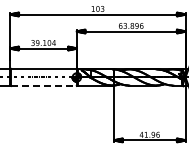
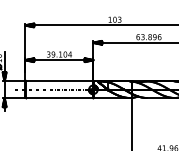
line: (44, 85) -> (60, 97), dashed -> solid

